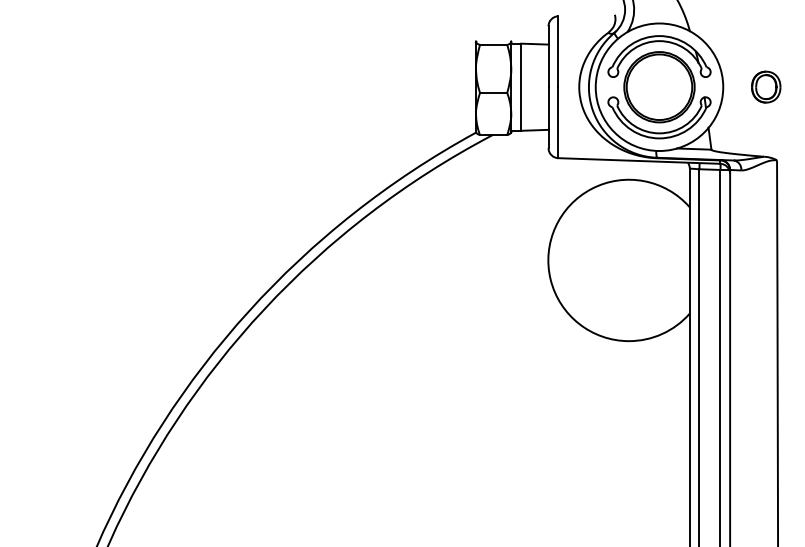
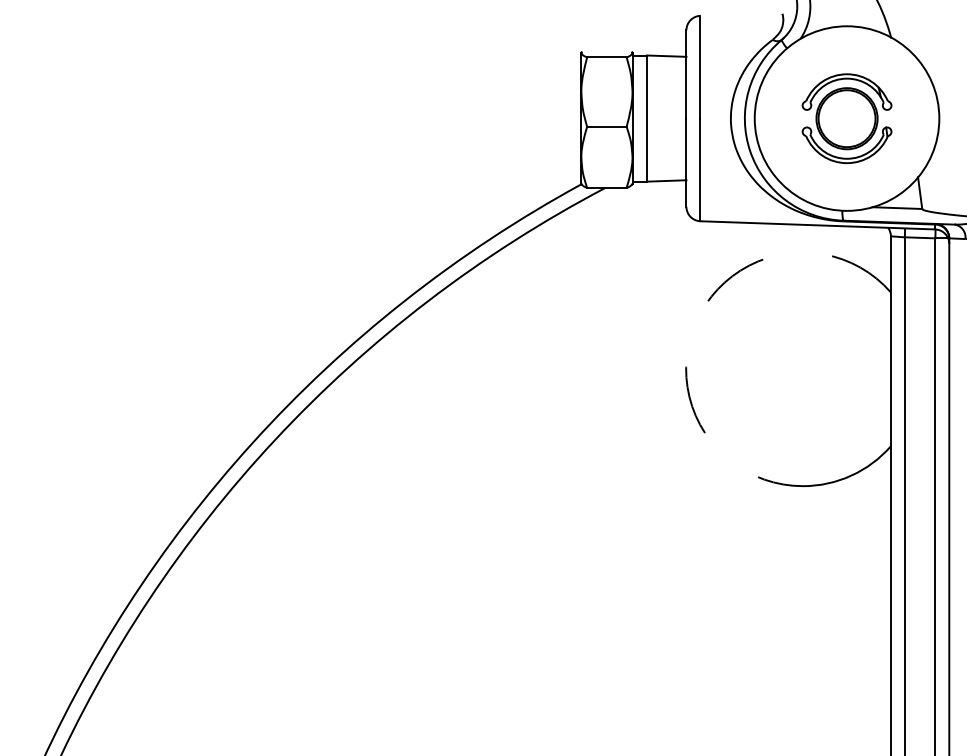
part: (659, 87) -> (847, 118), size x0.6
arc: (555, 227) -> (696, 321), solid -> dashed

